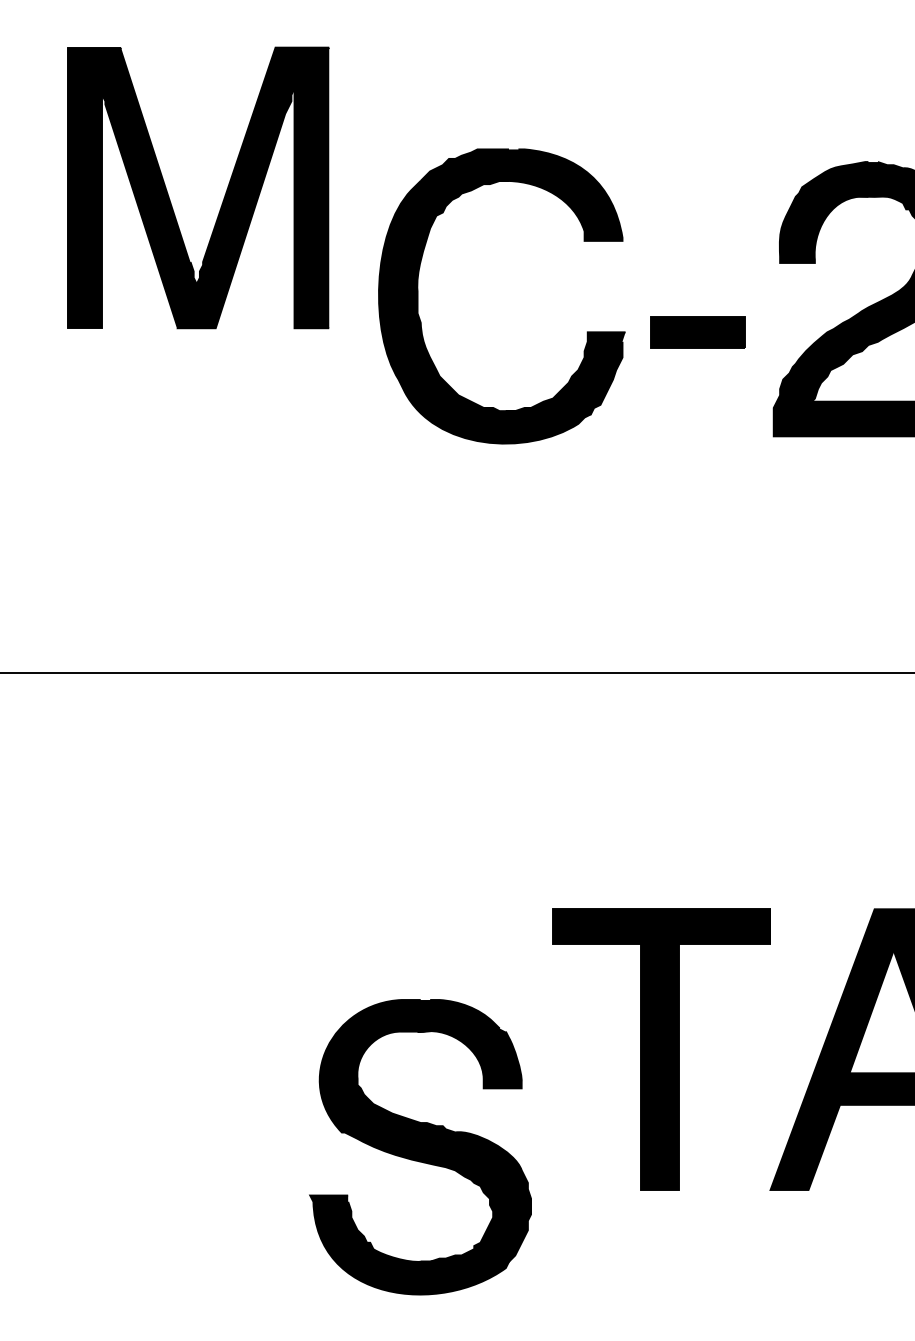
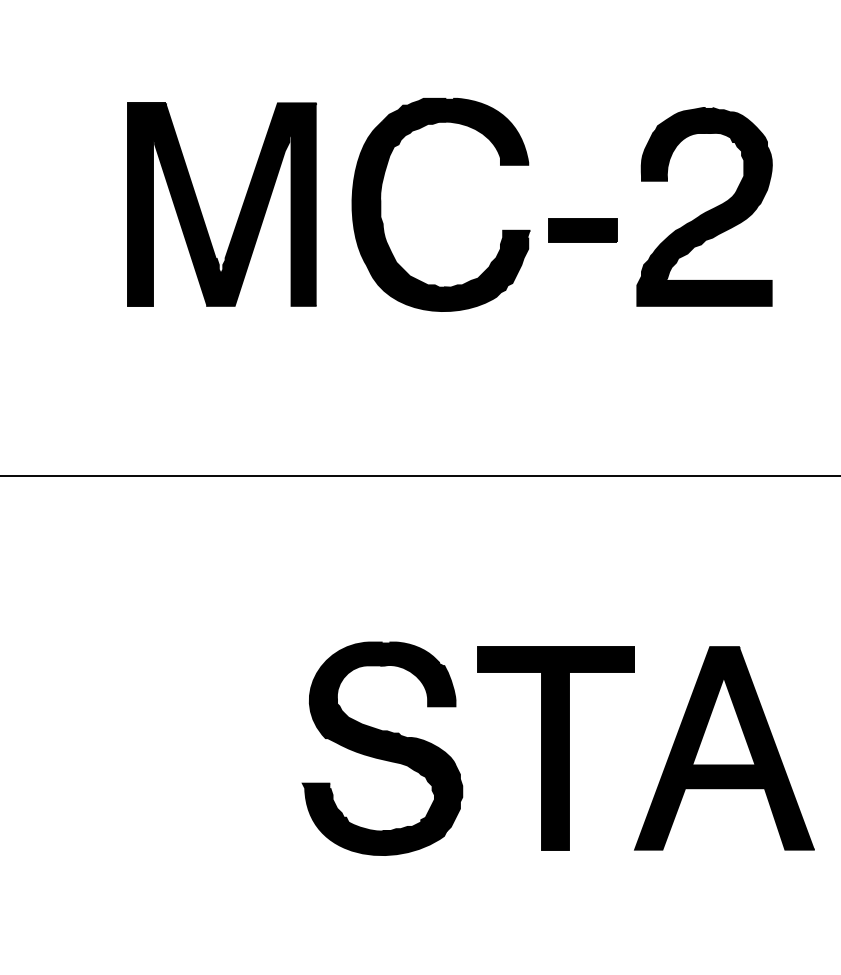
part: (223, 196) -> (240, 210), moved
part: (420, 1146) -> (382, 748), moved

